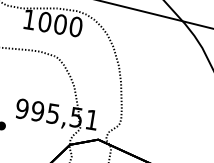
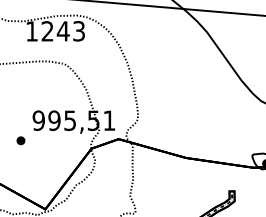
text: (60, 24) -> (63, 31), 1000 -> 1243

